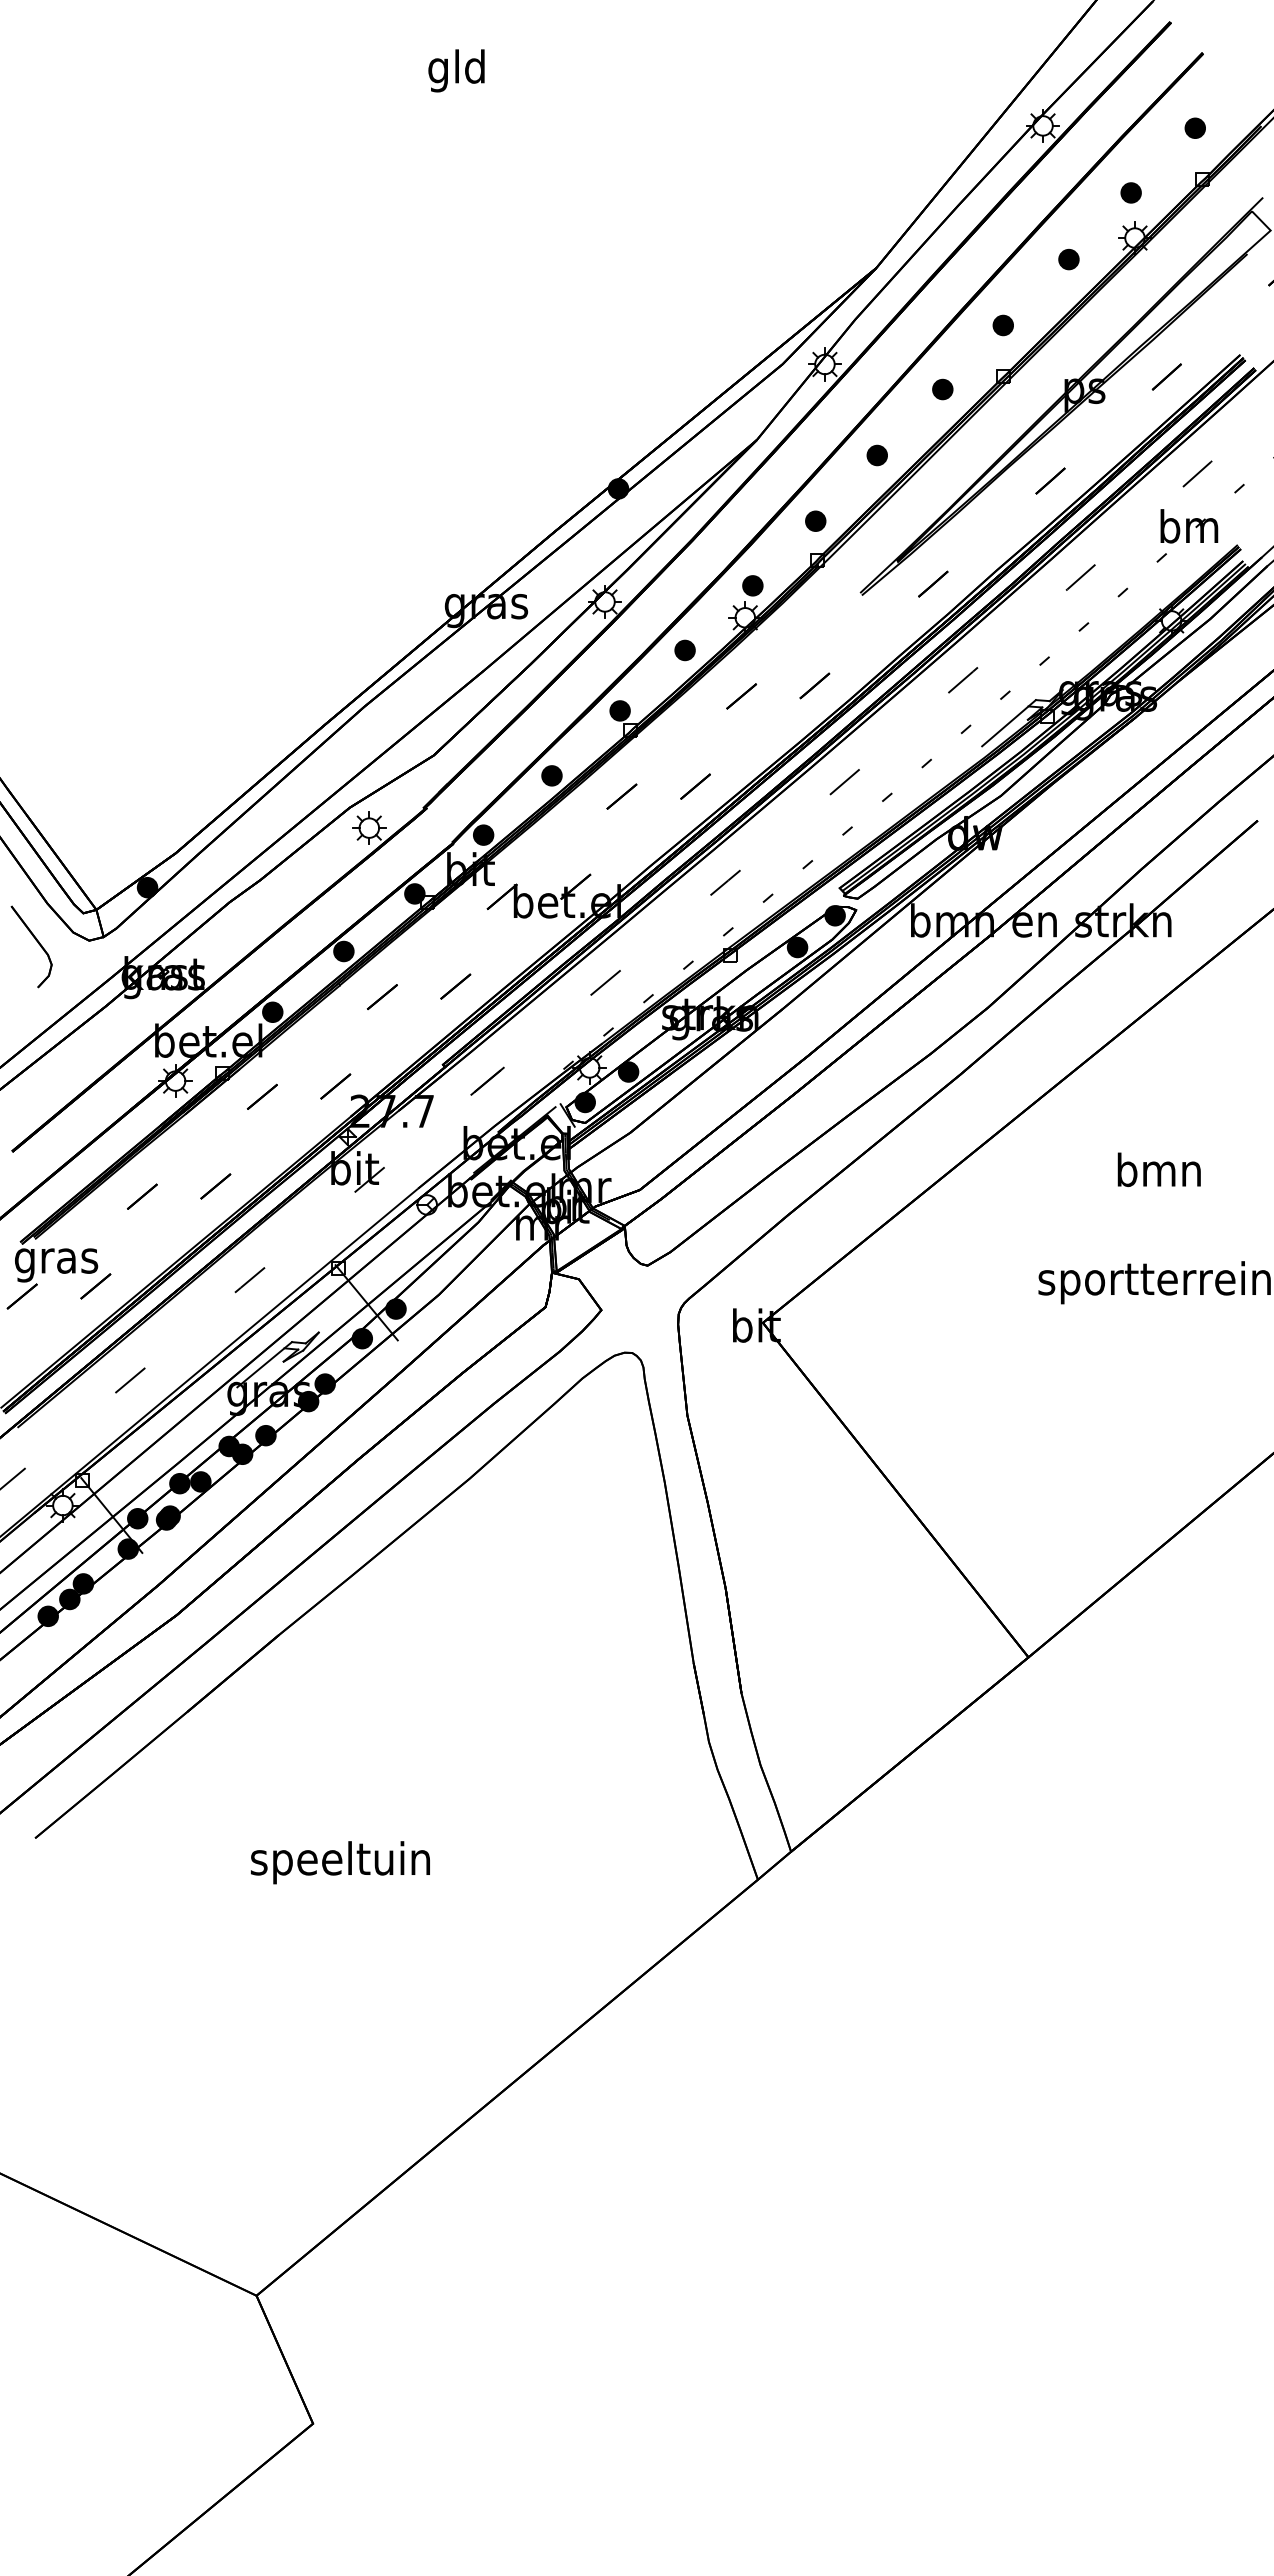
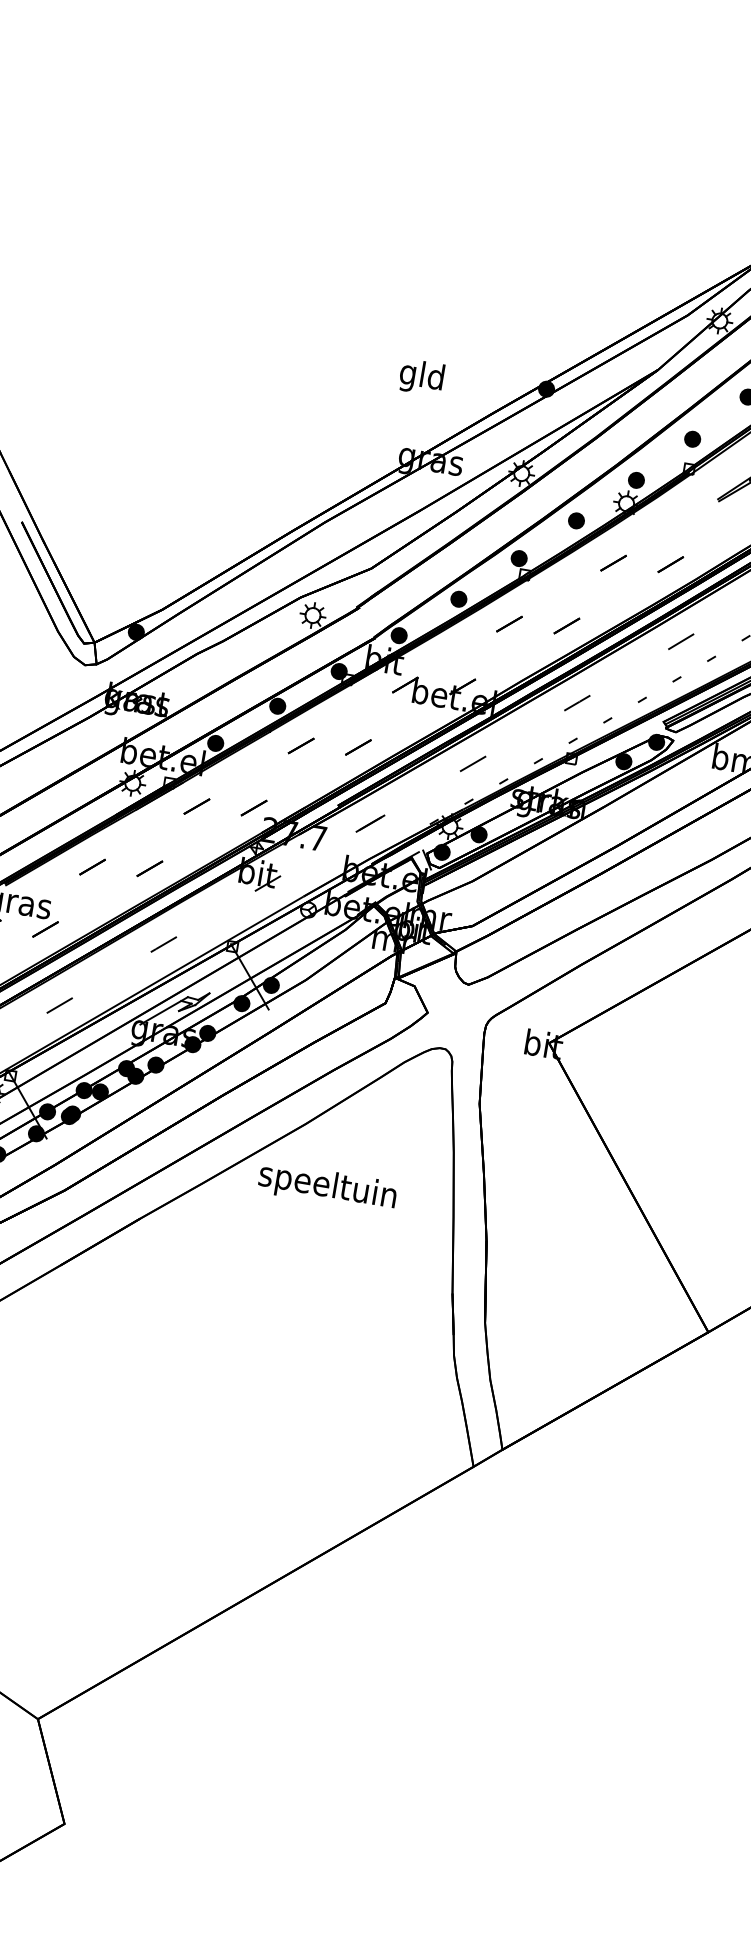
text: (456, 70) -> (421, 377), moved
part: (36, 941) -> (44, 659), removed
text: (340, 1862) -> (327, 1187), moved

